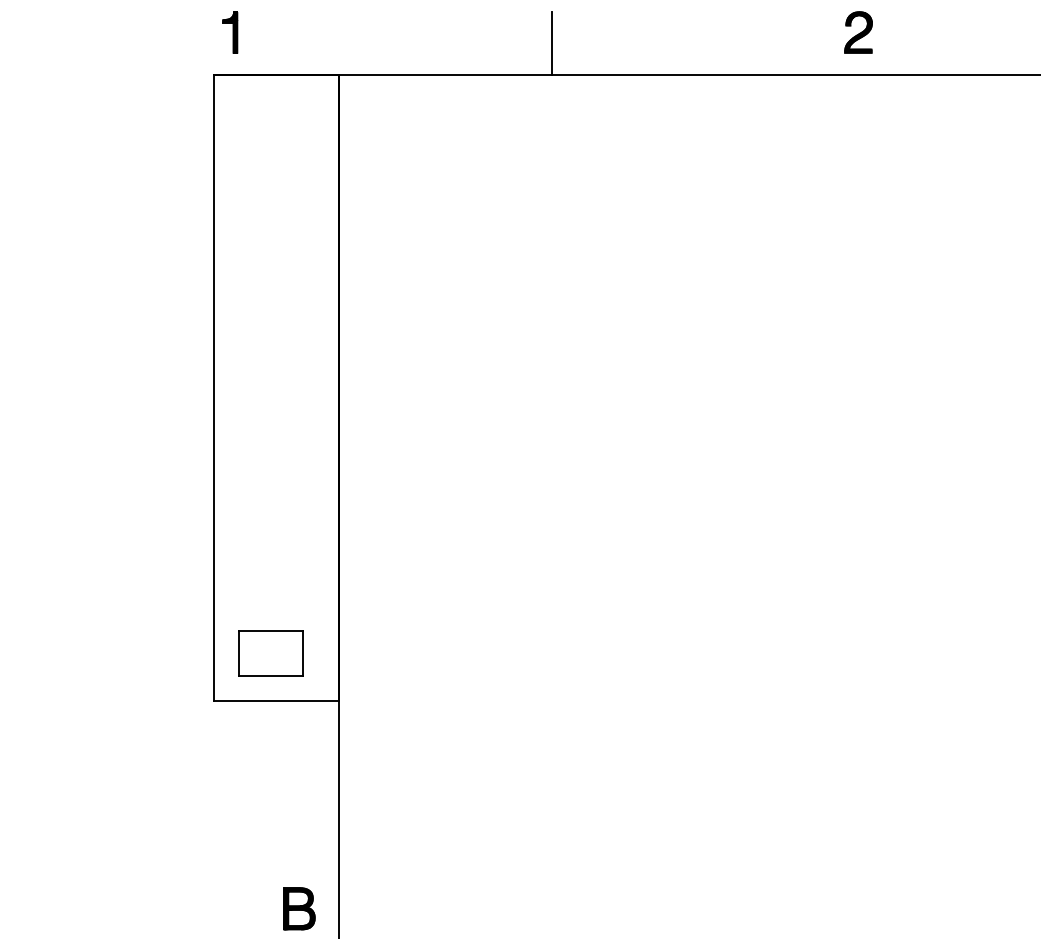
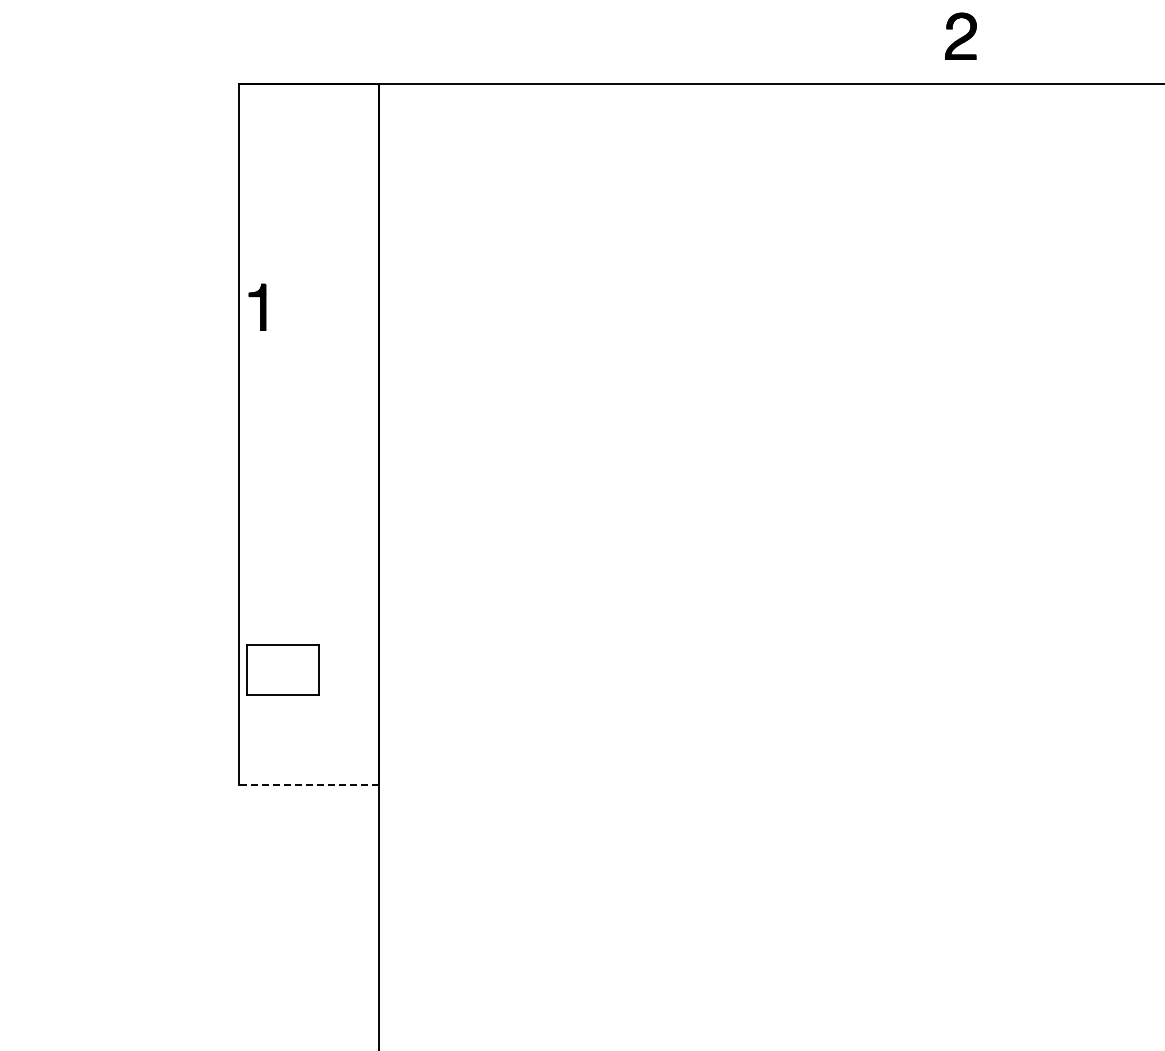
part: (230, 31) -> (257, 306), moved
line: (551, 43) -> (617, 48), removed
part: (271, 652) -> (282, 669), moved
line: (275, 700) -> (308, 784), solid -> dashed
part: (299, 909) -> (335, 1017), removed

